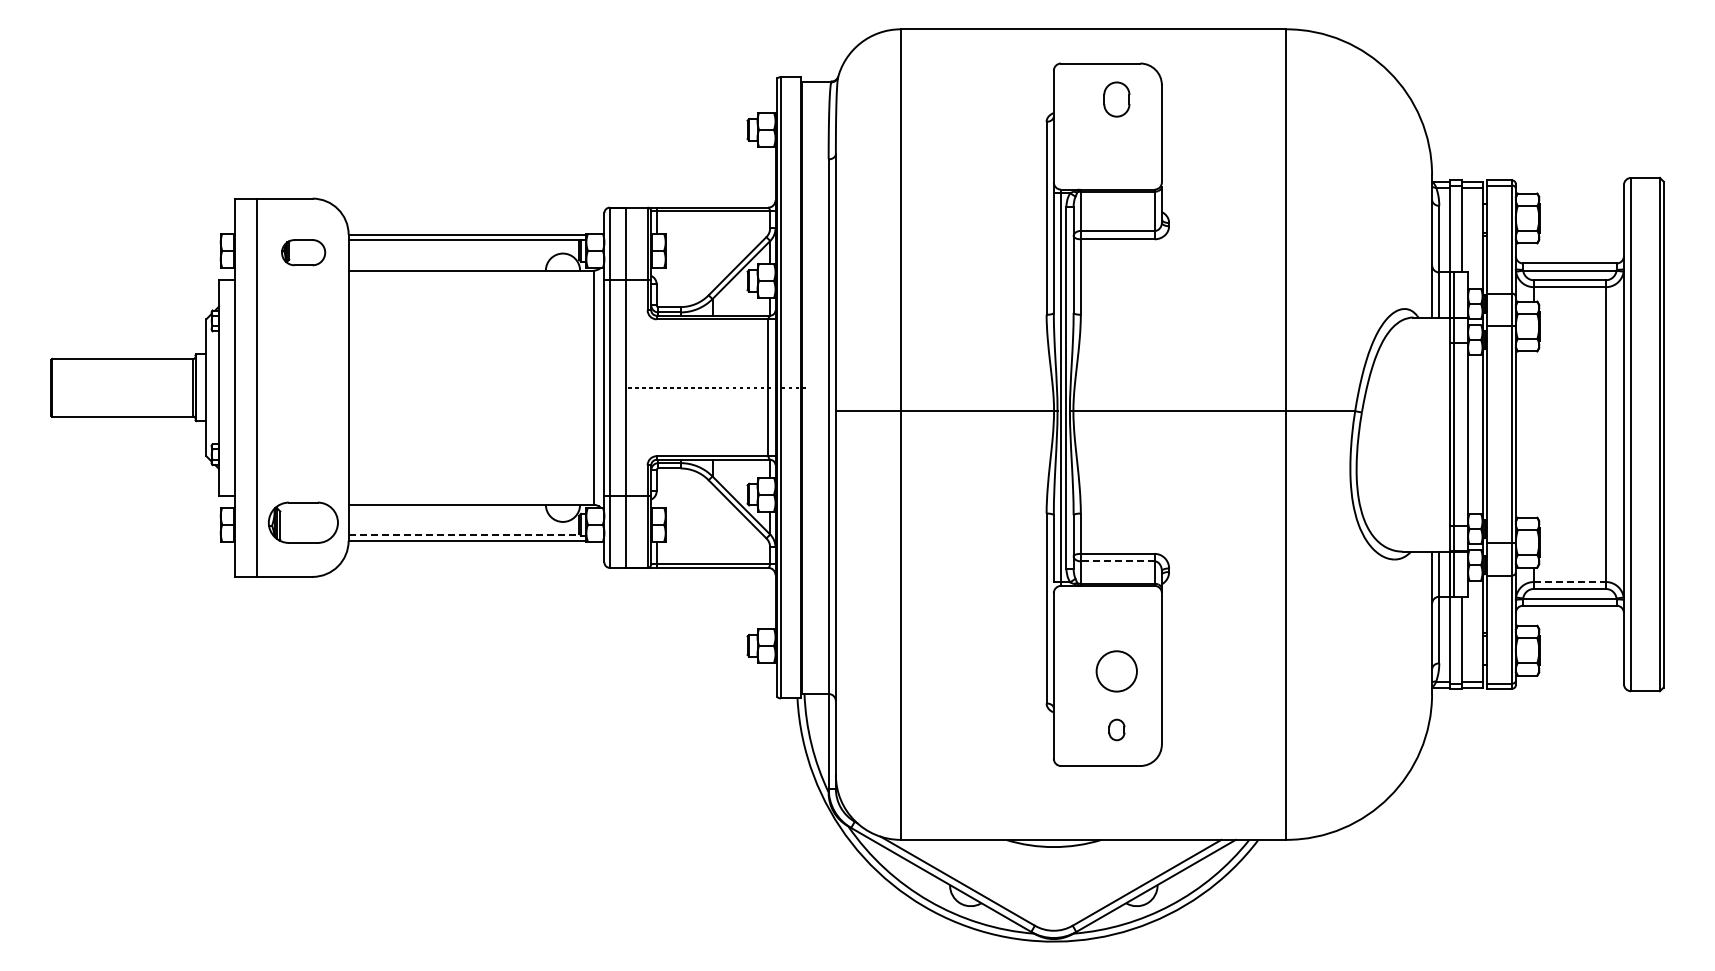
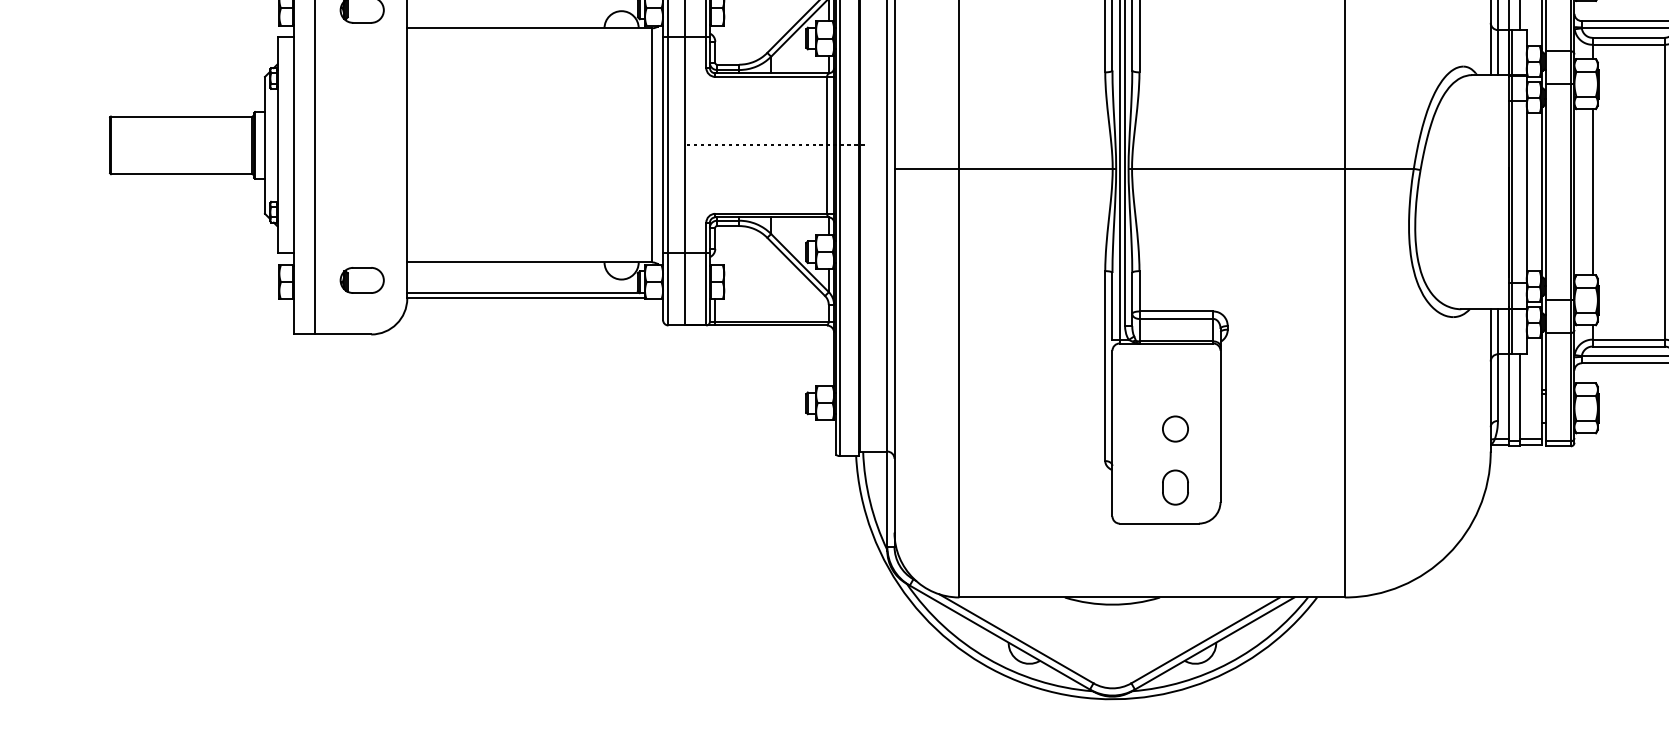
line: (1533, 434) -> (1592, 192), added
part: (303, 522) -> (362, 280), size x0.62
line: (465, 535) -> (524, 293), dashed -> solid
line: (1117, 561) -> (1176, 319), dashed -> solid
line: (1570, 582) -> (1629, 340), dashed -> solid
circle: (1116, 671) -> (1175, 429), size x0.62
part: (1116, 729) -> (1175, 487), size x1.67

